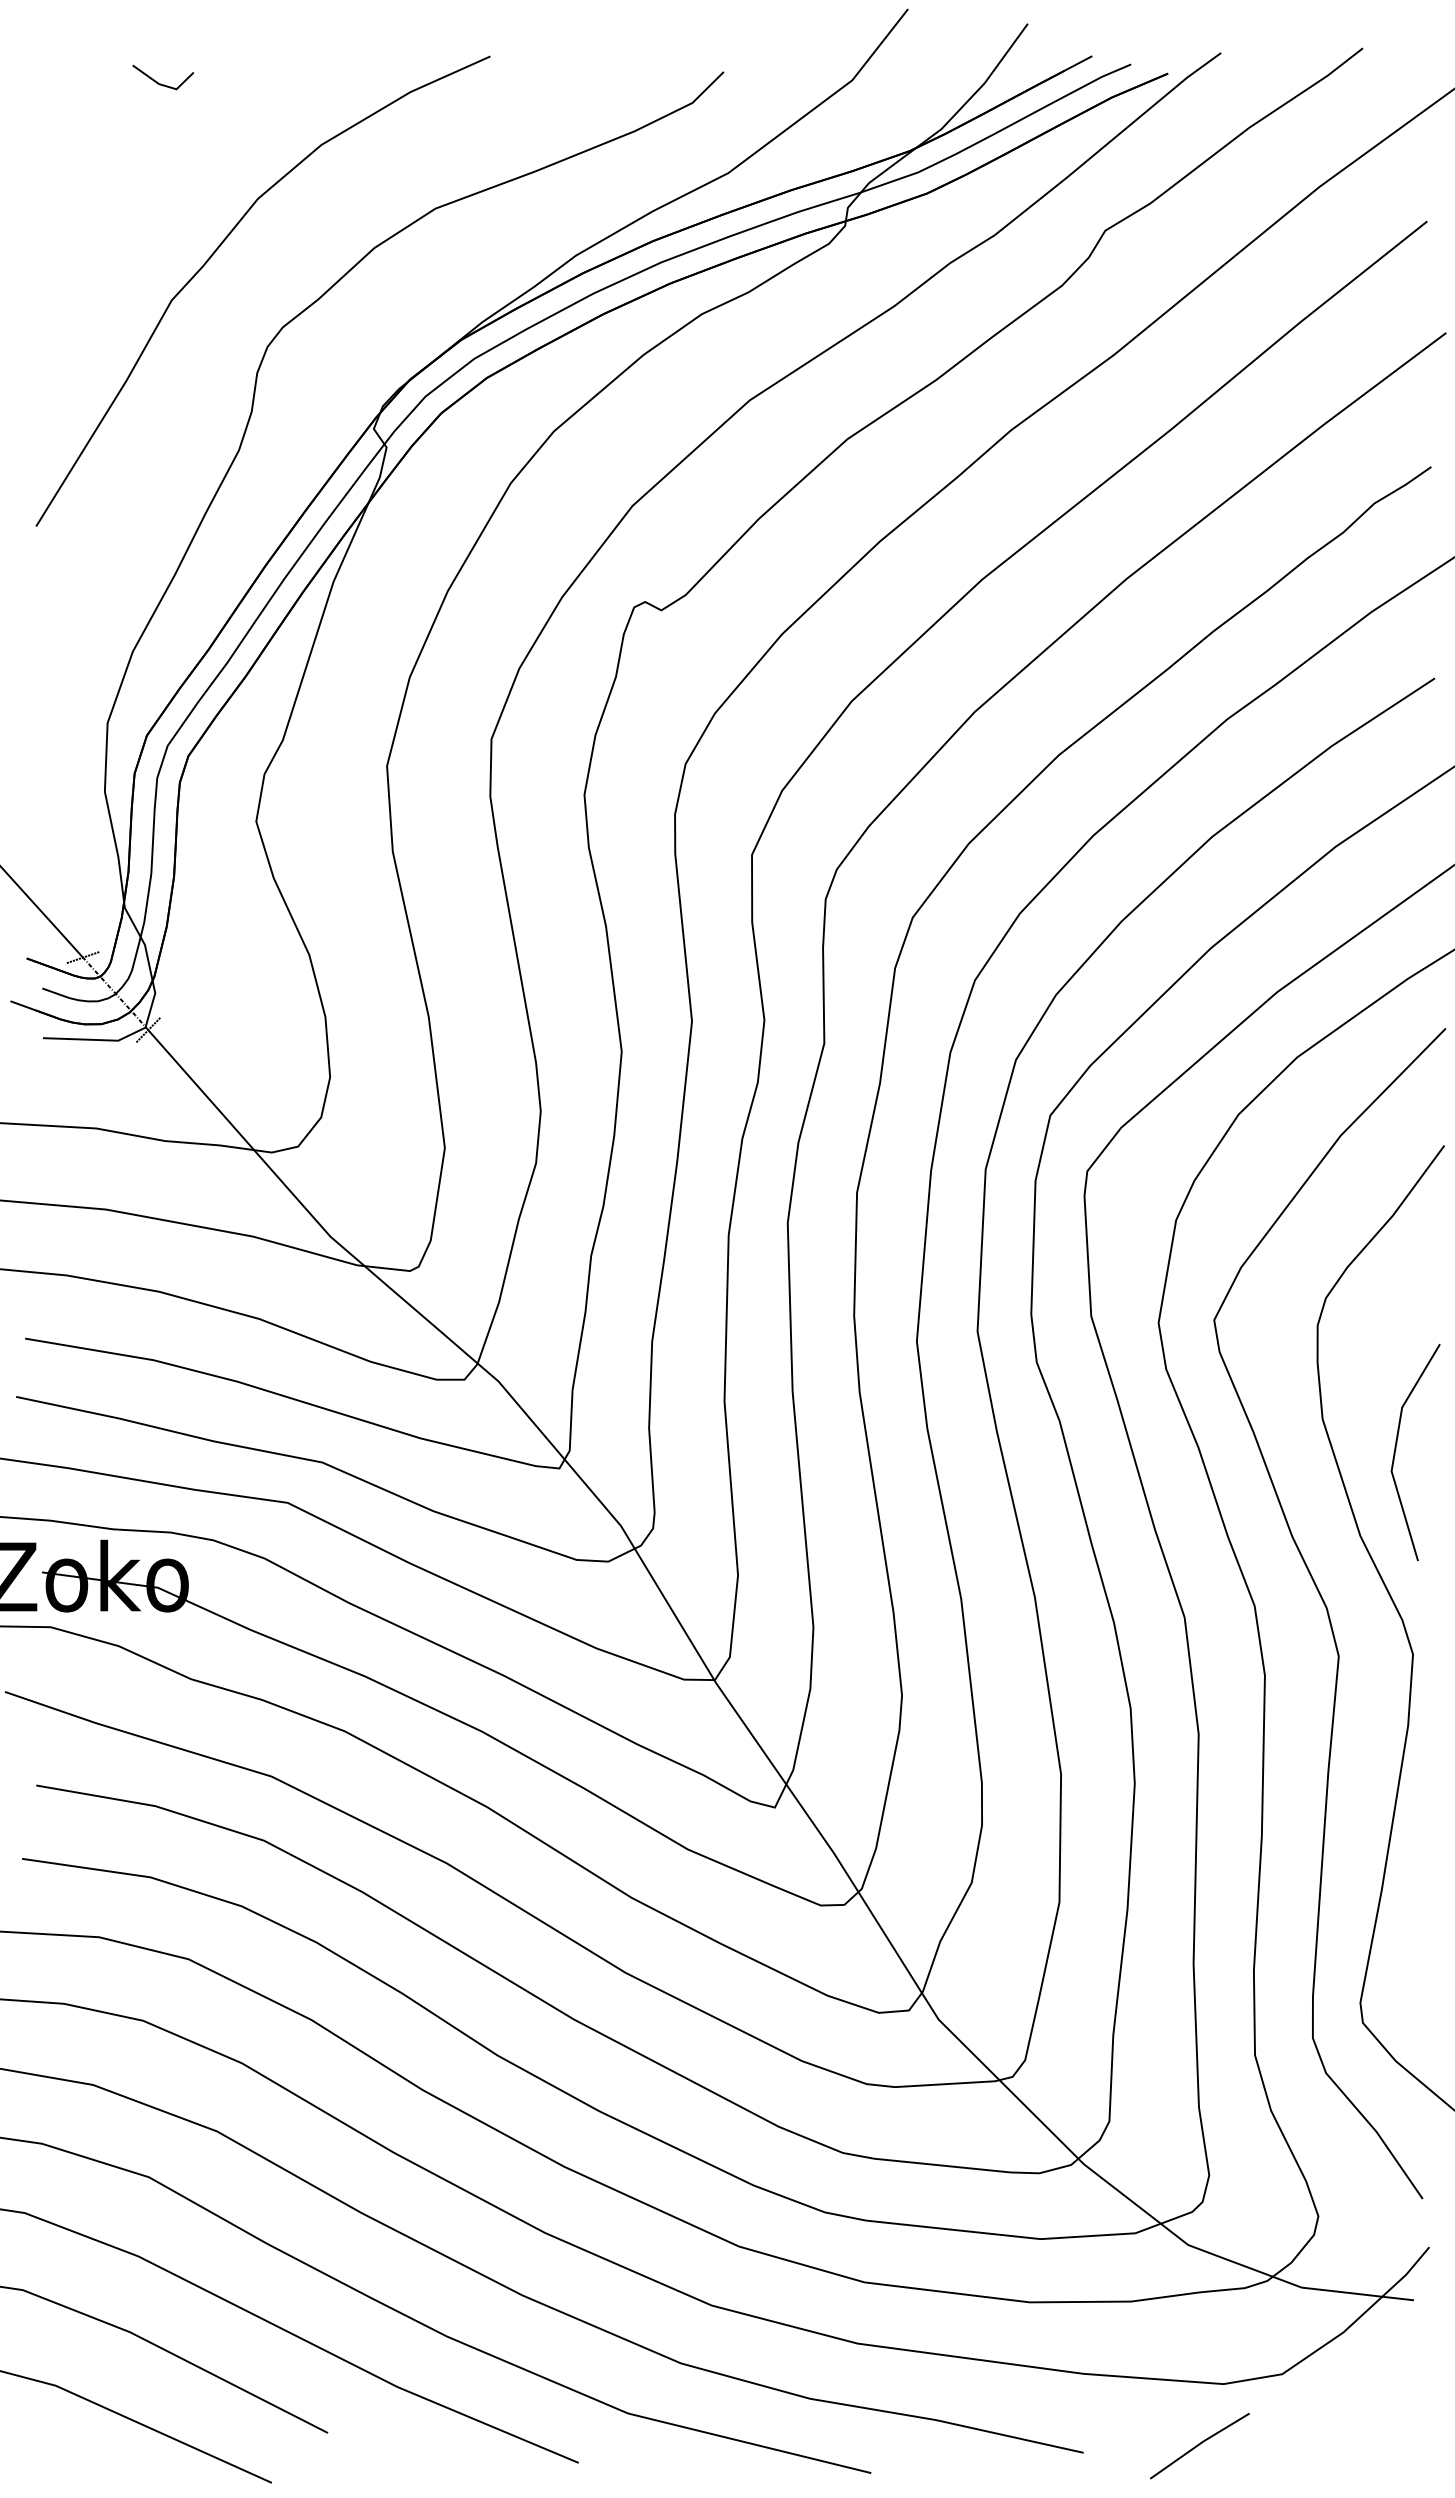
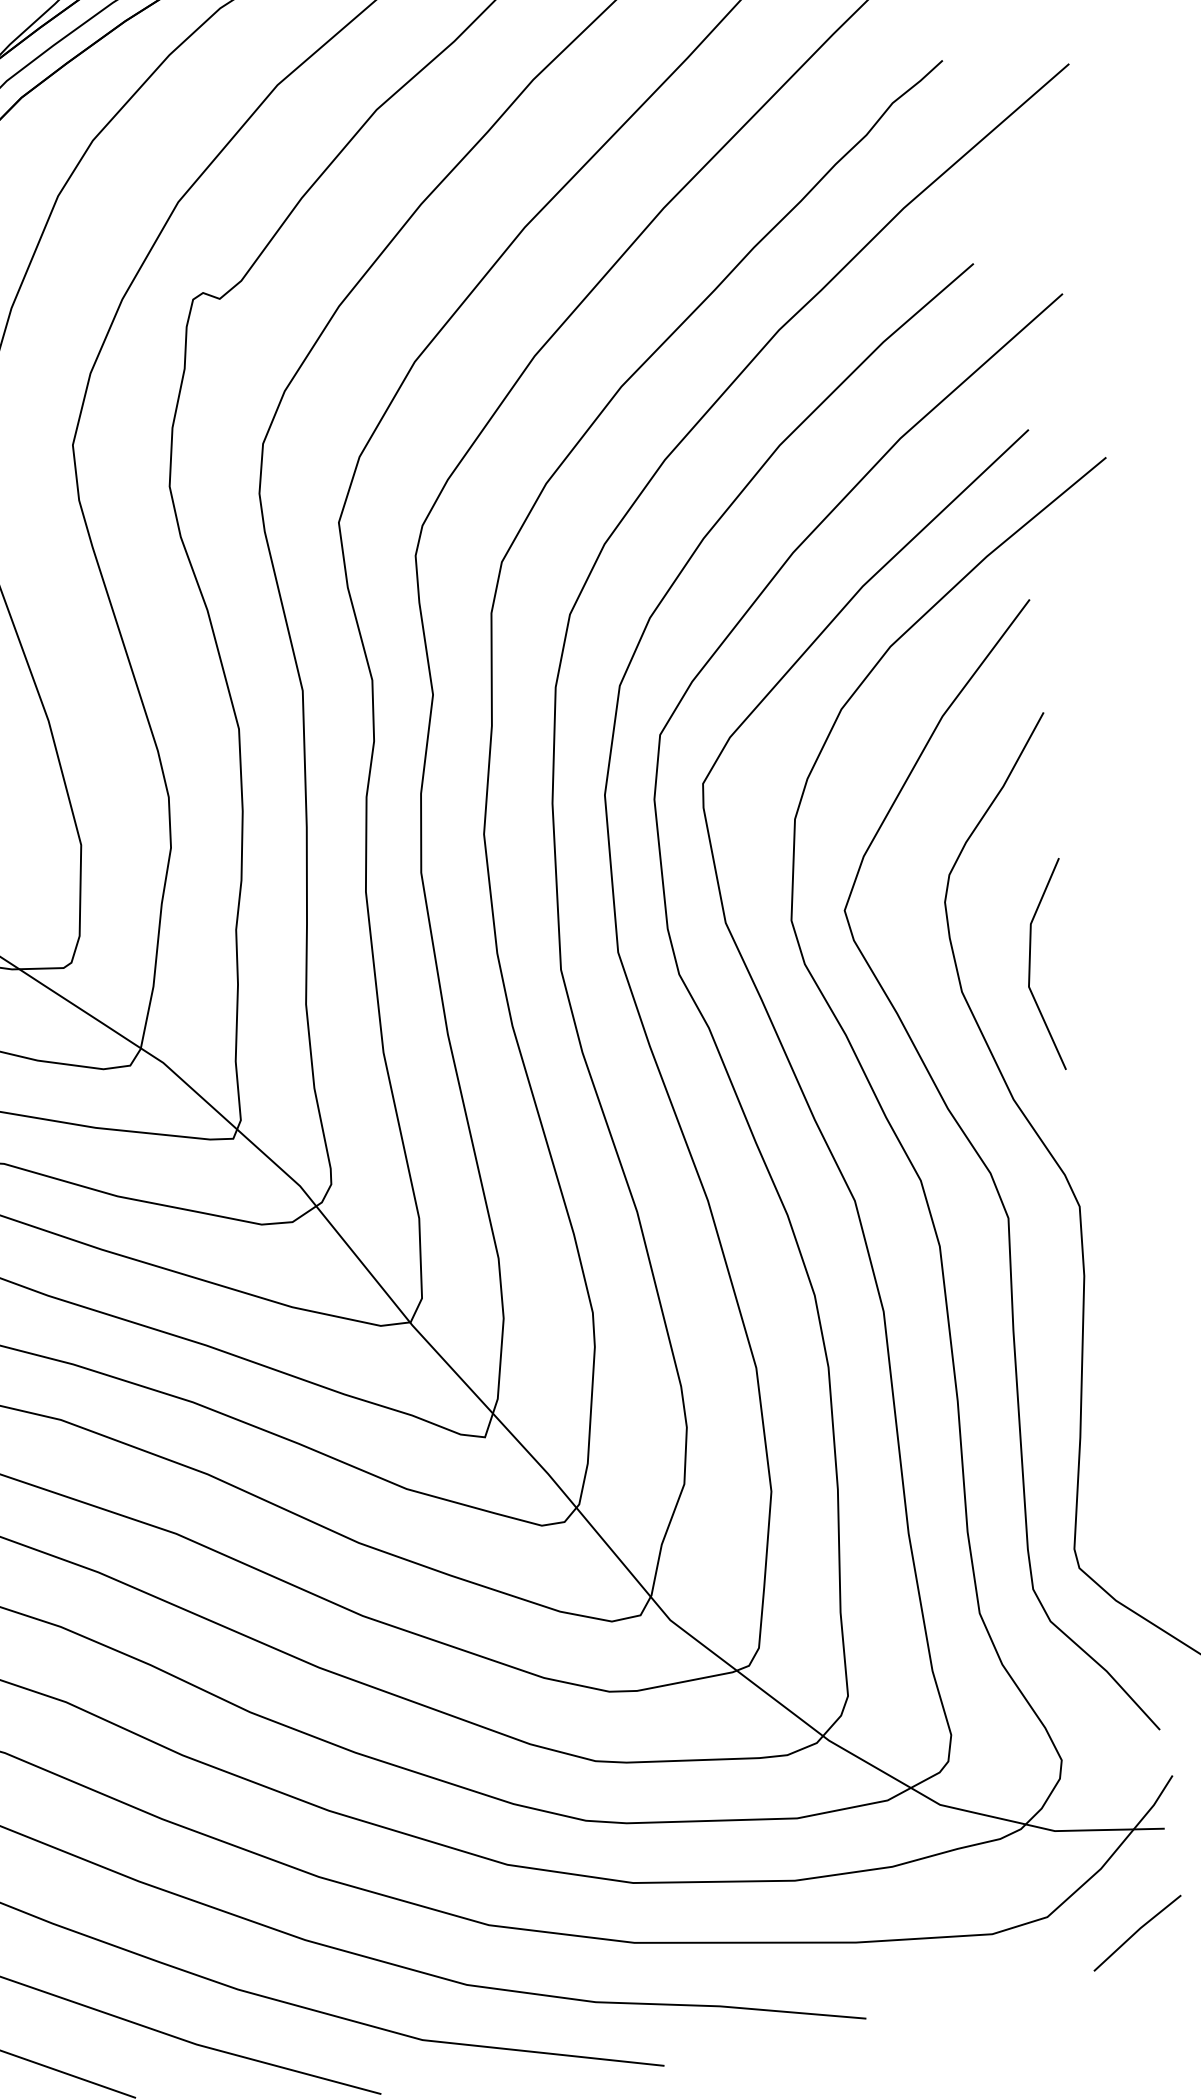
line: (1396, 1449) -> (1030, 965), moved
line: (1199, 2445) -> (1137, 1932), moved

